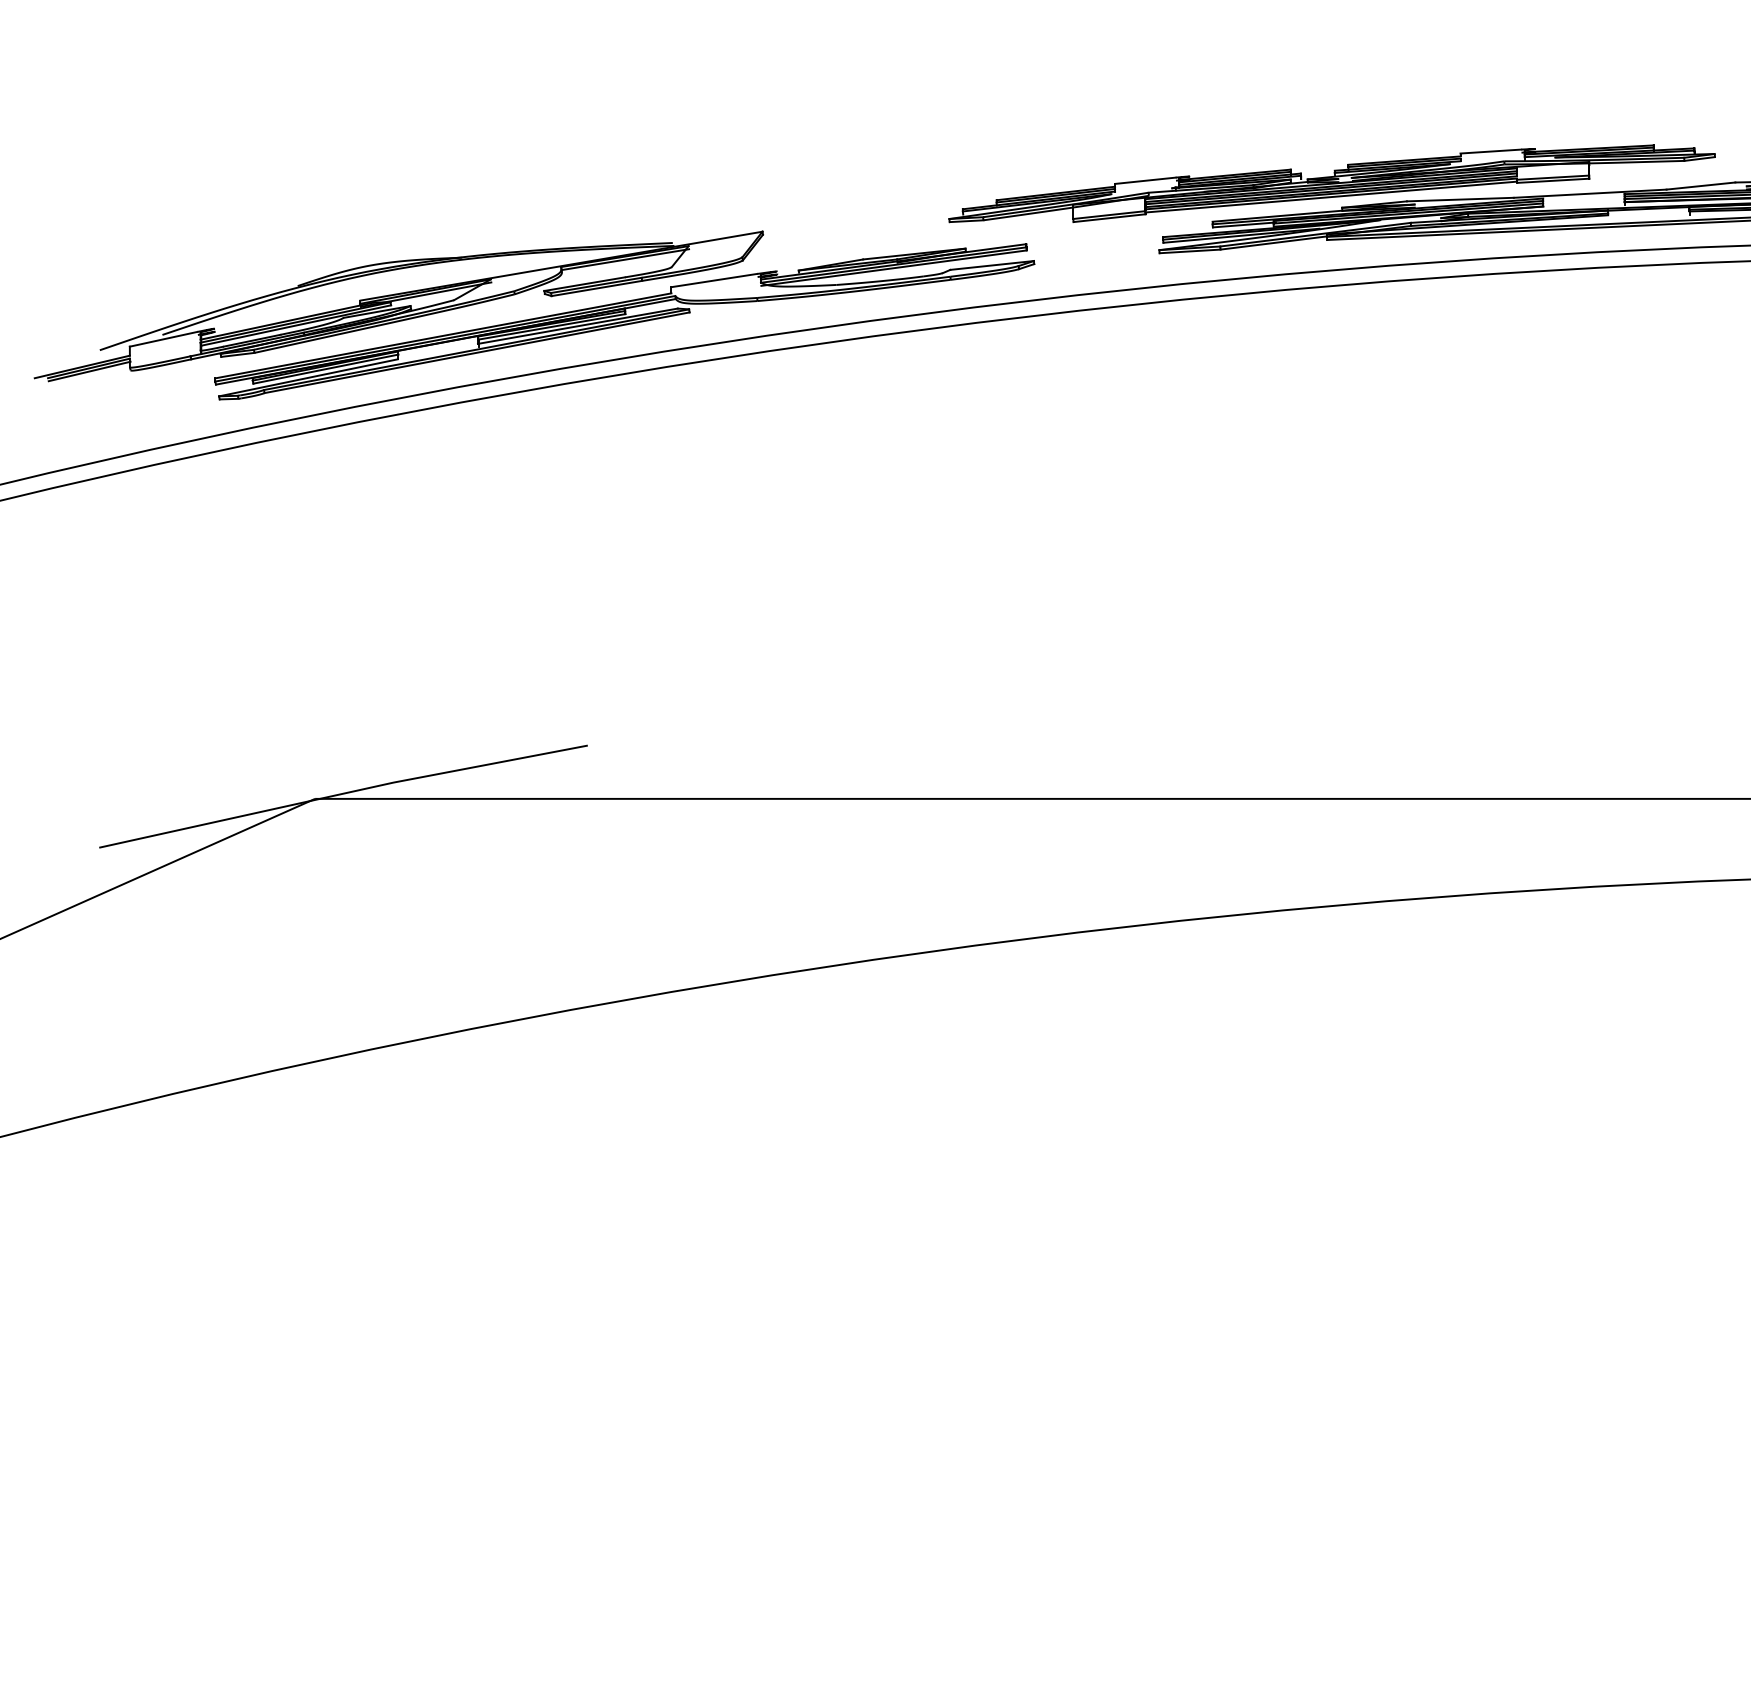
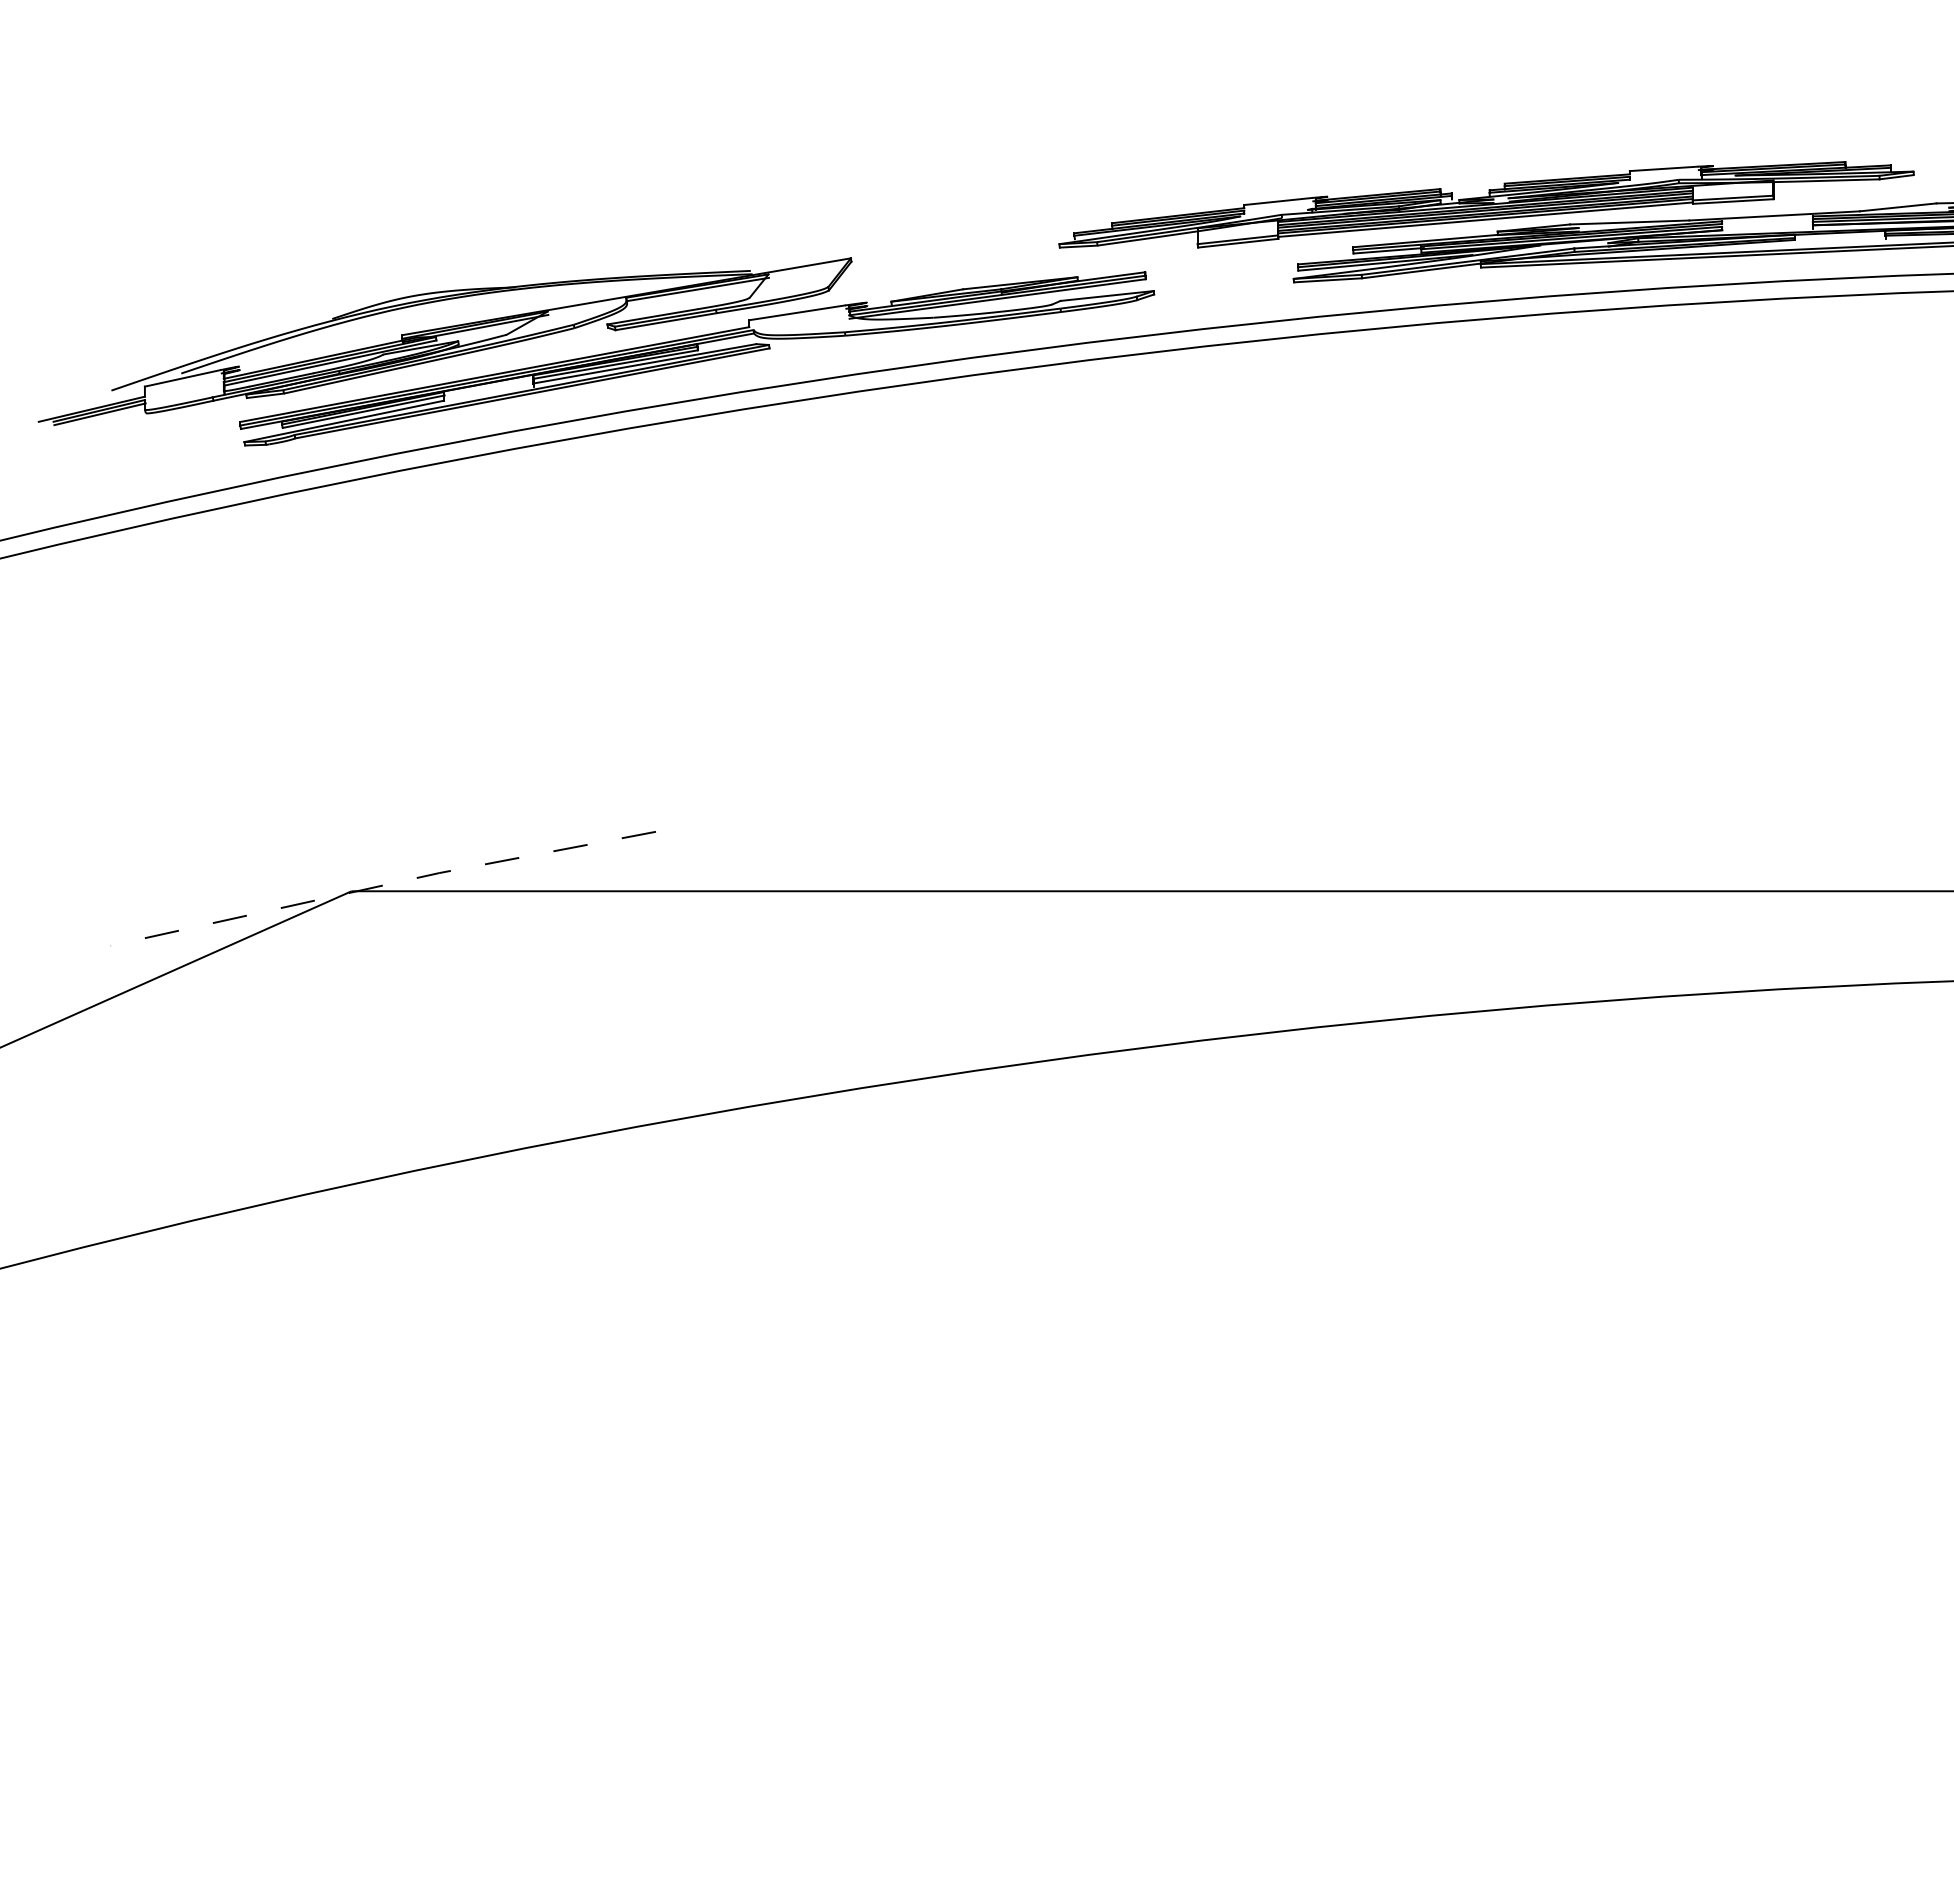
line: (342, 793) -> (382, 885), solid -> dashed

